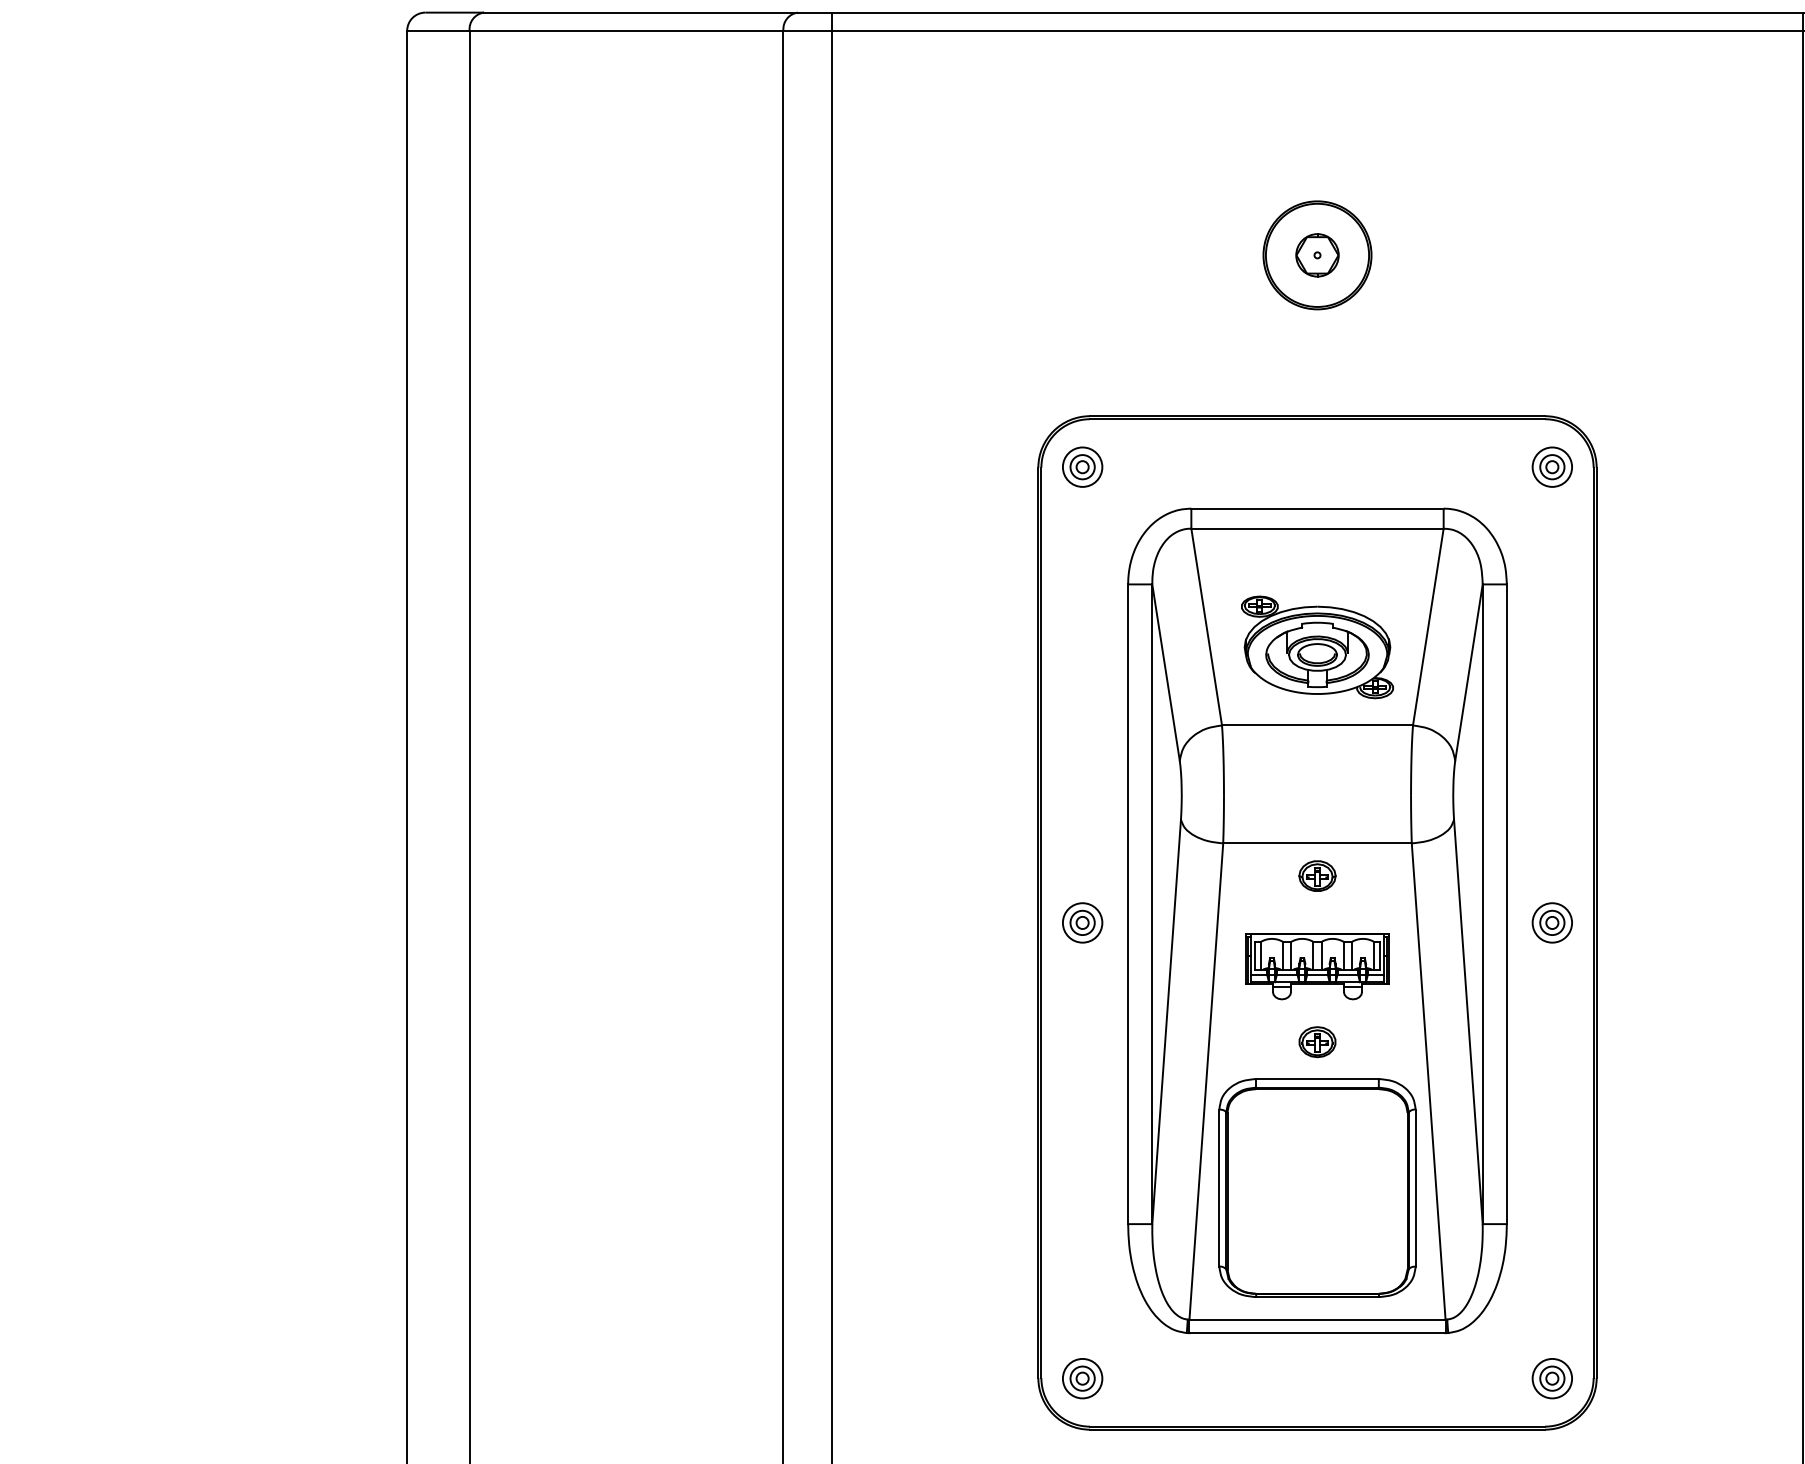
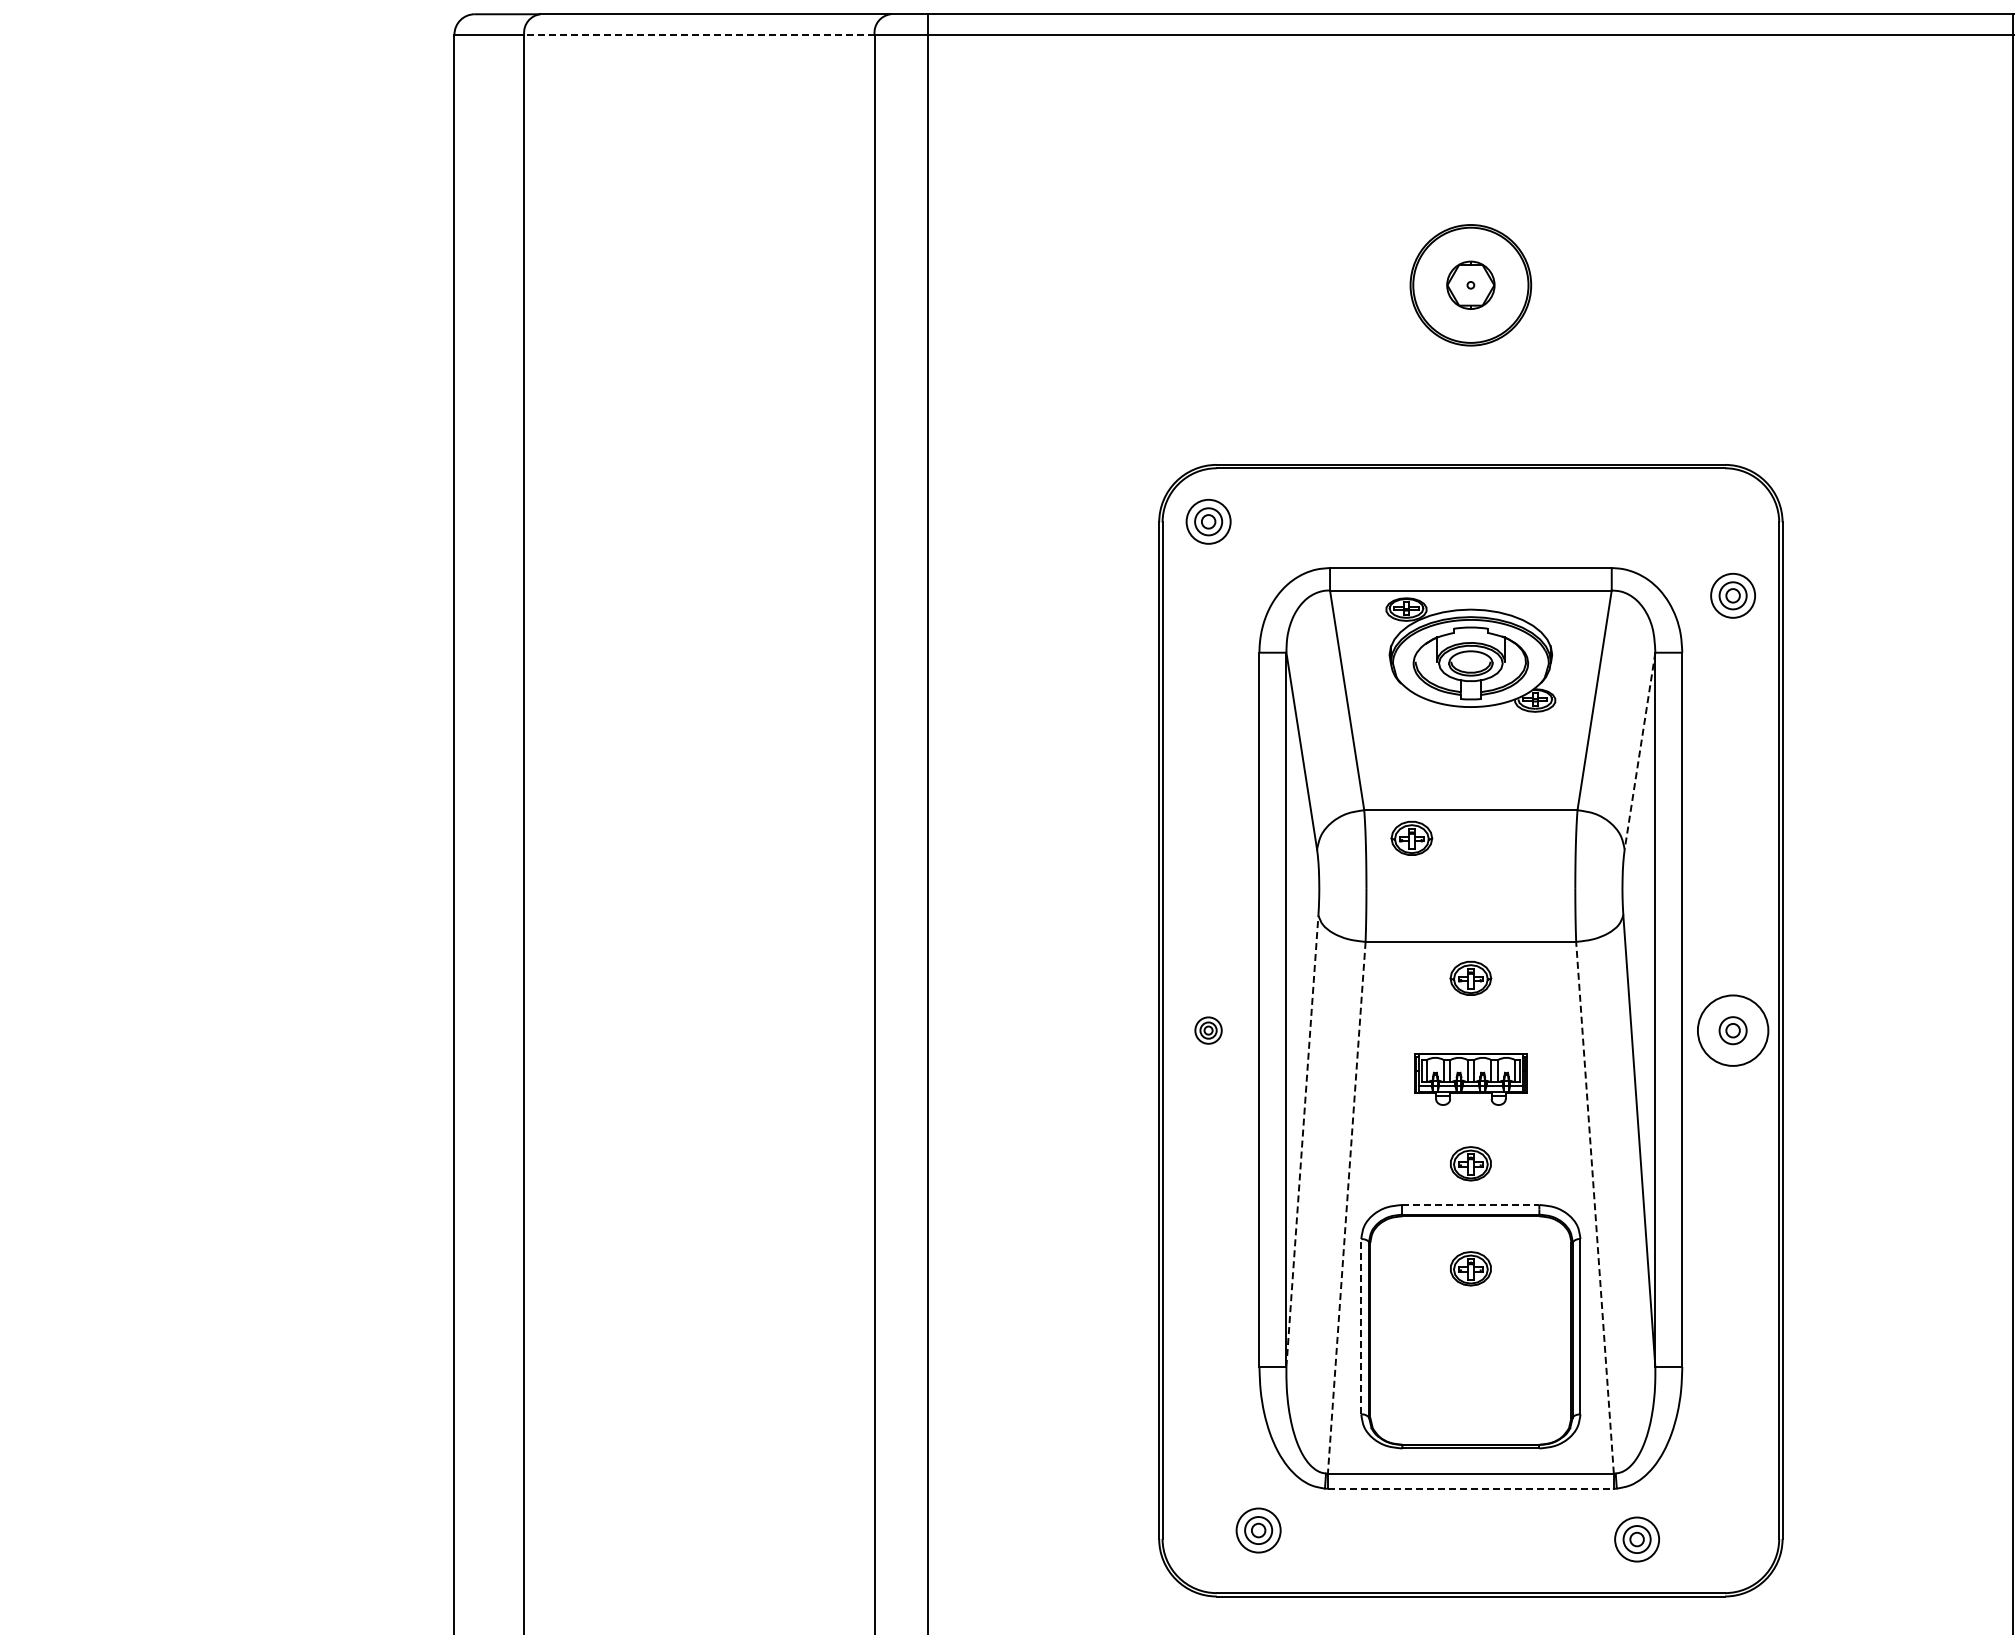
line: (625, 30) -> (698, 34), solid -> dashed
part: (1551, 466) -> (1732, 595), moved
part: (1317, 646) -> (1470, 654), moved
line: (1469, 672) -> (1640, 751), solid -> dashed
part: (1264, 749) -> (1411, 837), added
part: (1082, 922) -> (1208, 1030), size x0.6
circle: (1552, 922) -> (1733, 1030), size x1.6
part: (1317, 966) -> (1470, 1079), size x0.7
line: (1166, 1021) -> (1302, 1140), solid -> dashed
line: (1318, 1078) -> (1471, 1204), solid -> dashed
line: (1428, 1081) -> (1594, 1207), solid -> dashed
line: (1206, 1082) -> (1346, 1208), solid -> dashed
part: (1317, 1135) -> (1470, 1268), added
line: (1219, 1187) -> (1361, 1326), solid -> dashed
line: (1317, 1332) -> (1470, 1488), solid -> dashed
part: (1082, 1378) -> (1258, 1530), moved
part: (1551, 1378) -> (1636, 1539), moved

